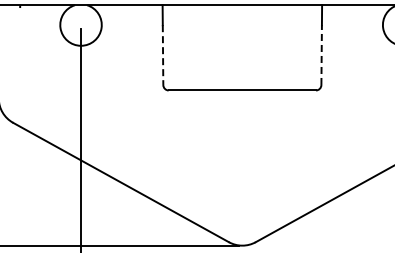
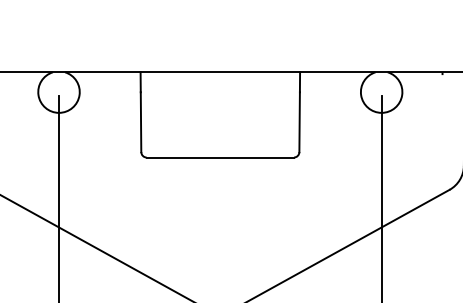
line: (163, 55) -> (141, 122), dashed -> solid
line: (321, 55) -> (299, 122), dashed -> solid

